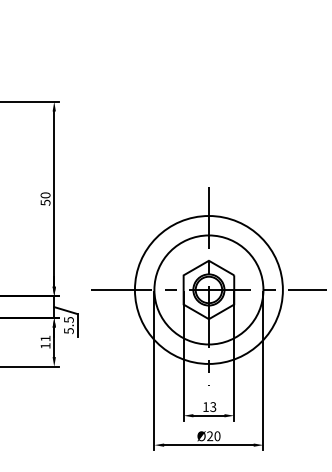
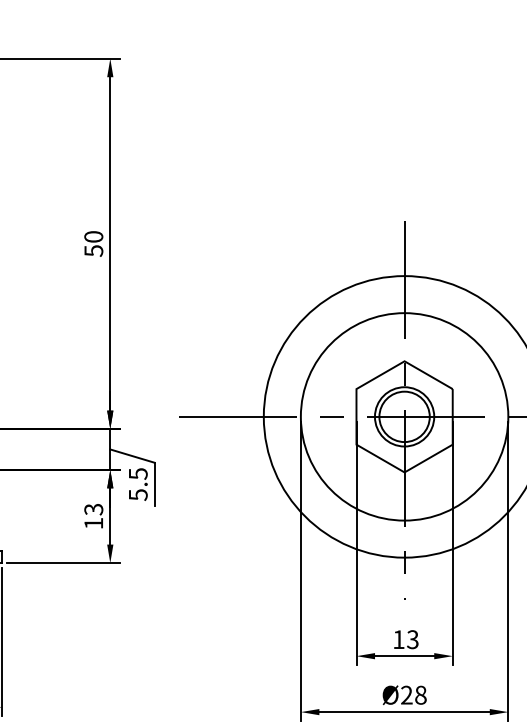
text: (45, 338) -> (93, 509), 11 -> 13
text: (217, 436) -> (420, 695), Ø20 -> Ø28

